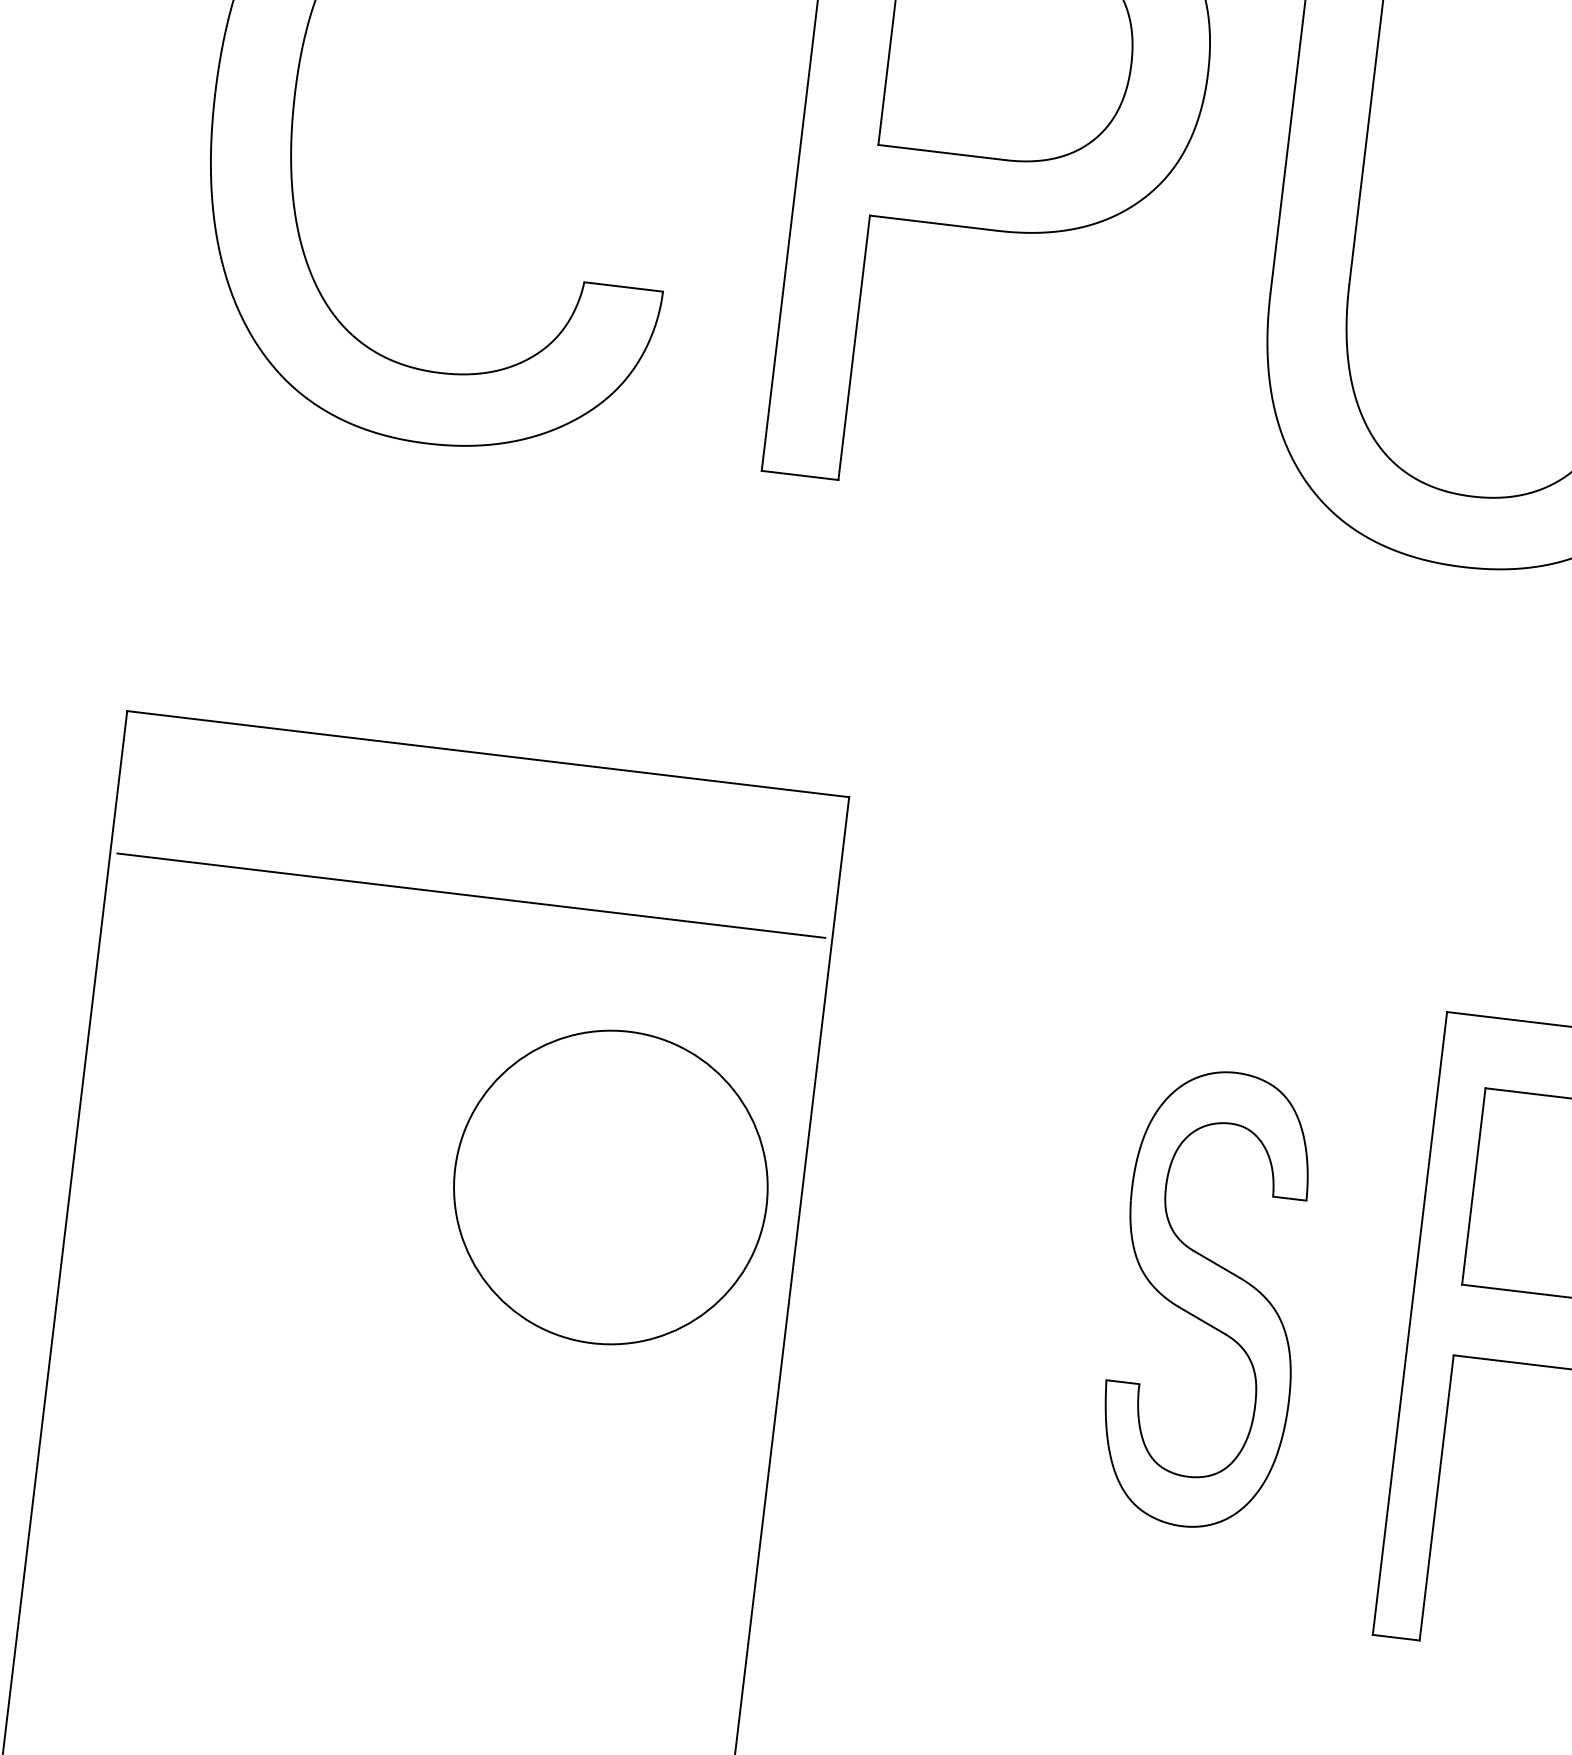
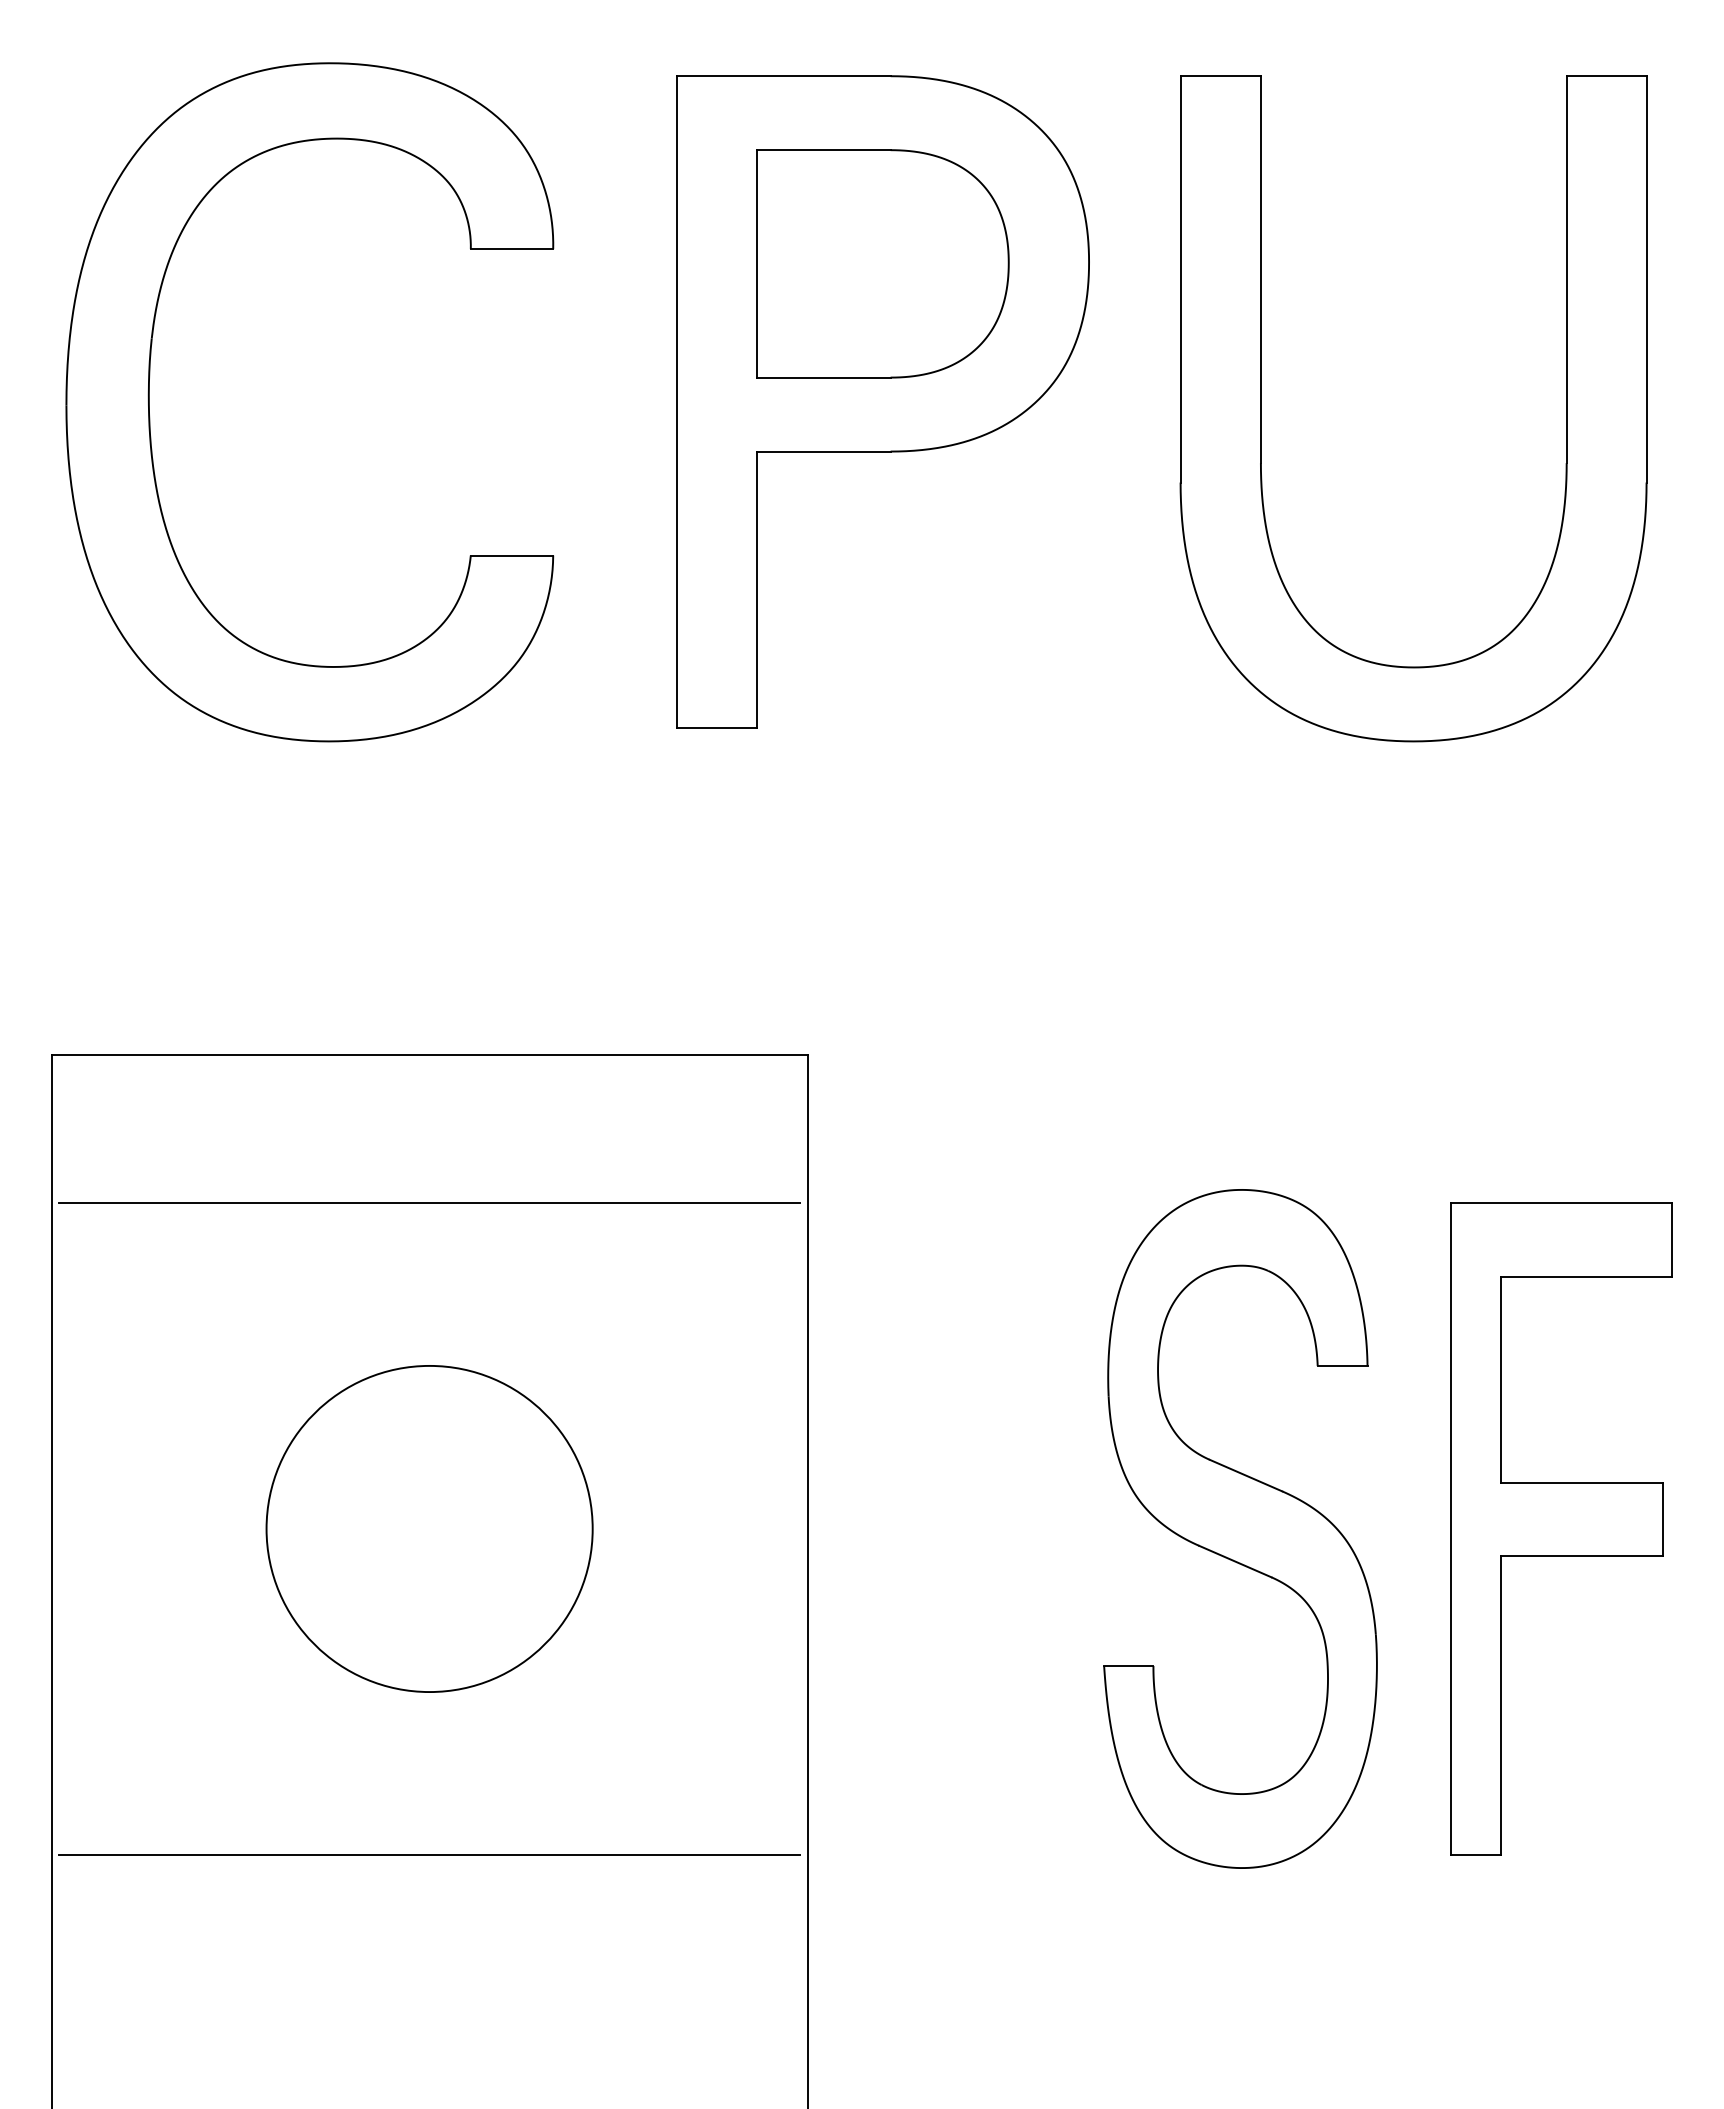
circle: (610, 1187) -> (429, 1528), moved
part: (1208, 1299) -> (1240, 1528), size x1.43
line: (396, 1518) -> (429, 1855), added

